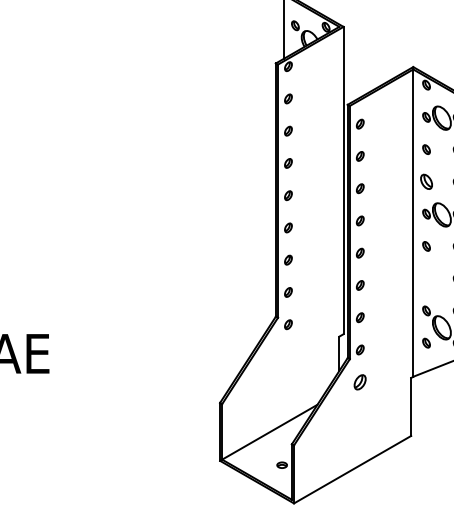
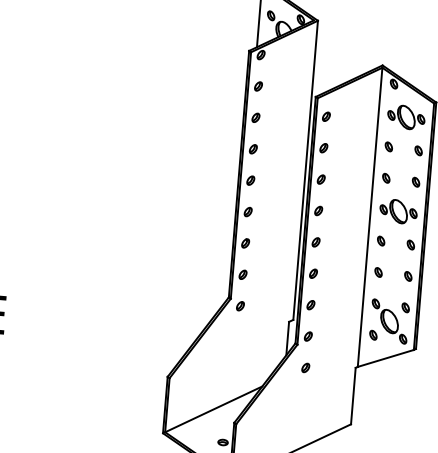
part: (426, 181) -> (386, 177), size x0.62
part: (426, 278) -> (378, 272), added
part: (360, 381) -> (306, 367), size x0.62

